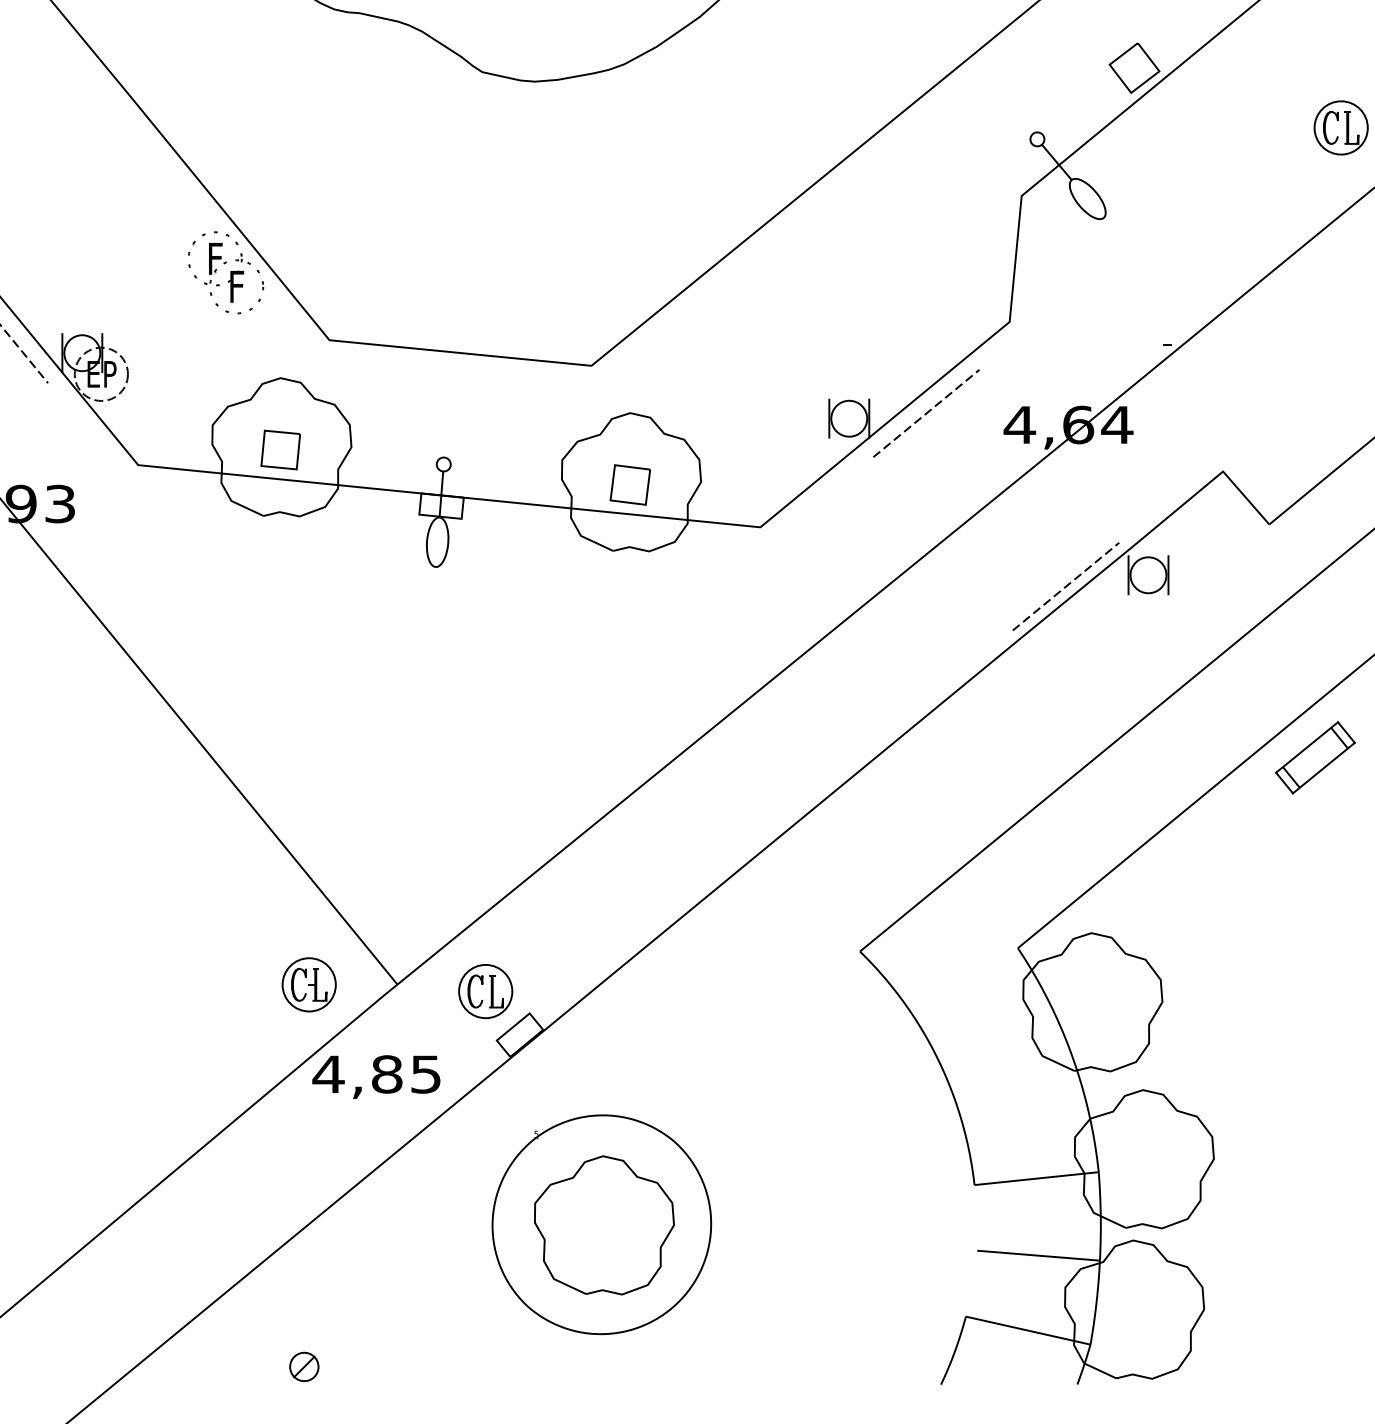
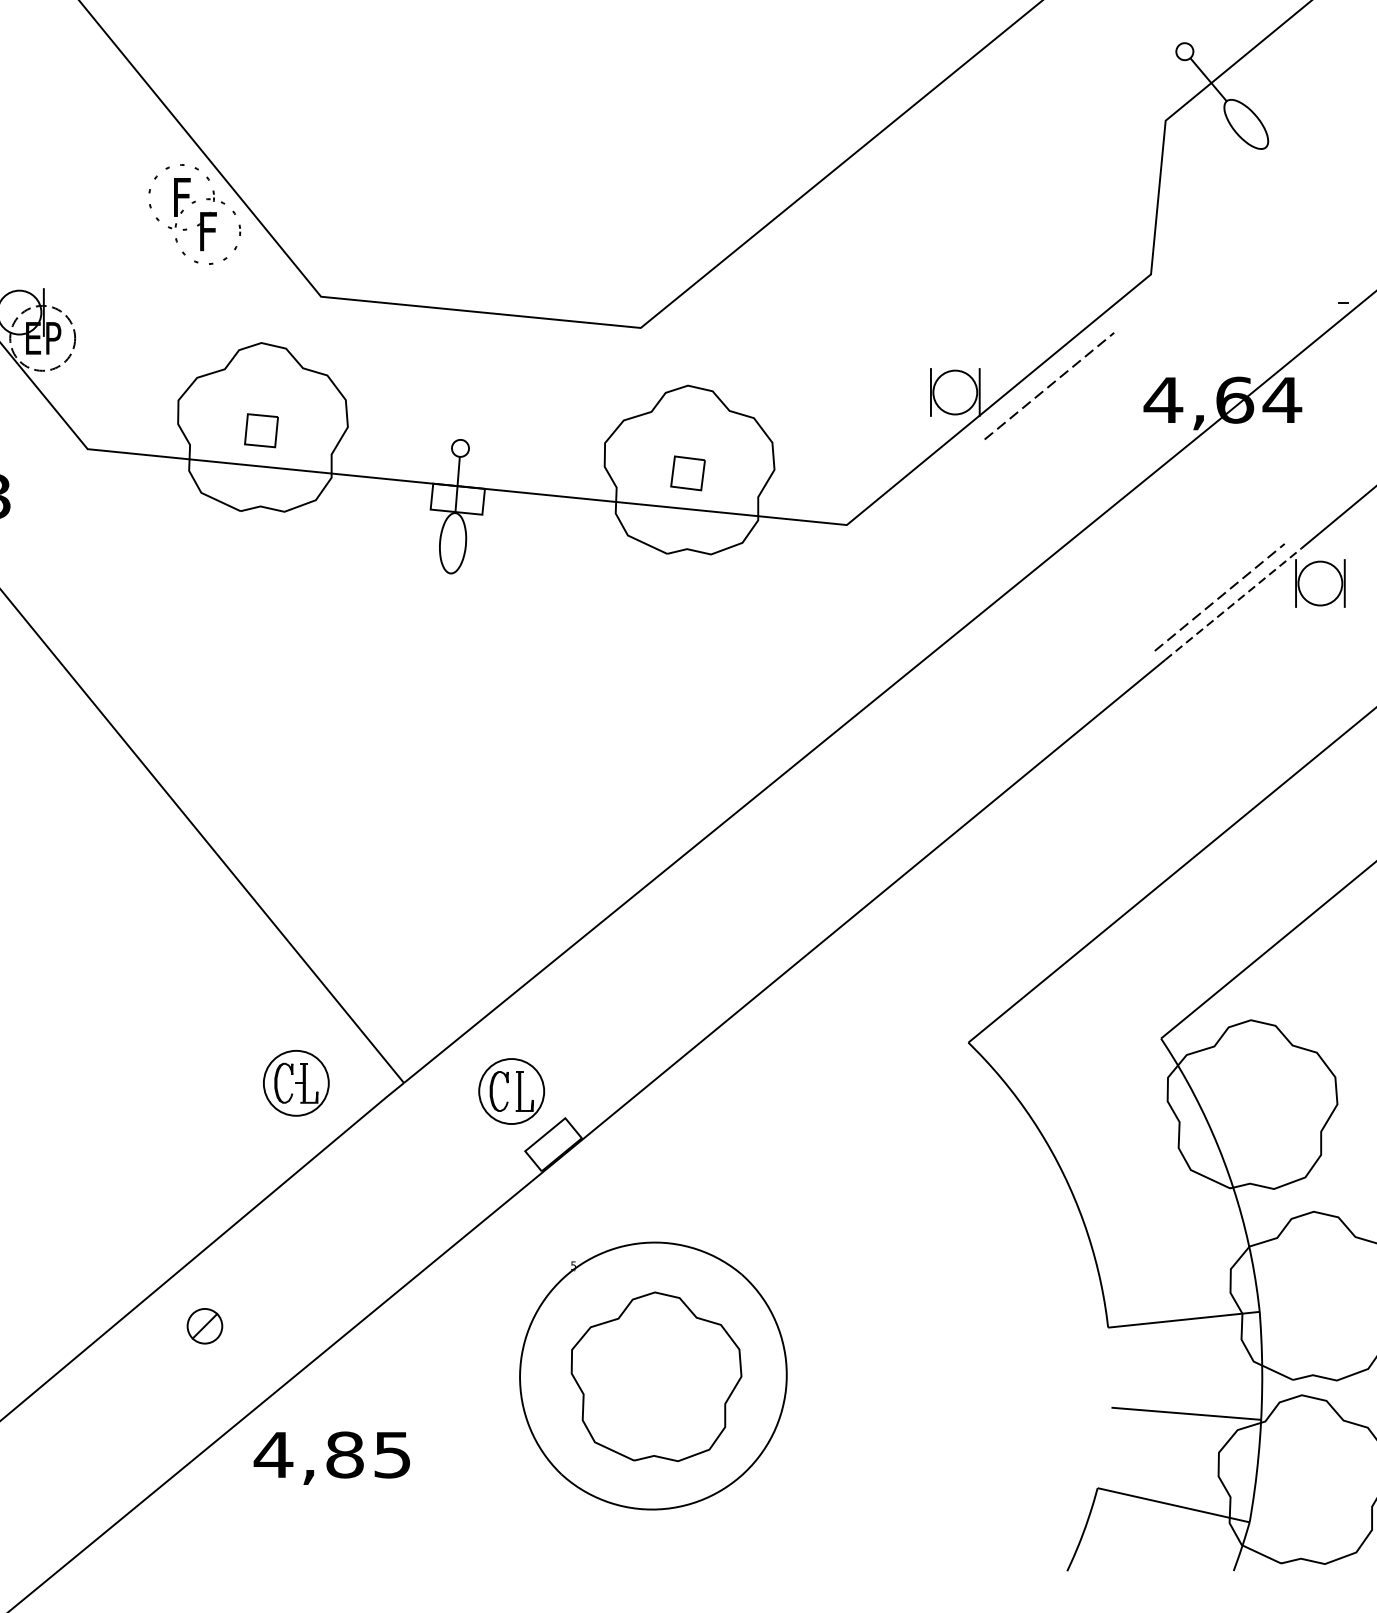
part: (280, 449) -> (261, 430), size x0.7
part: (629, 484) -> (687, 472), size x0.7
line: (1077, 592) -> (1233, 604), solid -> dashed
text: (376, 1076) -> (332, 1457), moved
part: (304, 1366) -> (205, 1325), moved

